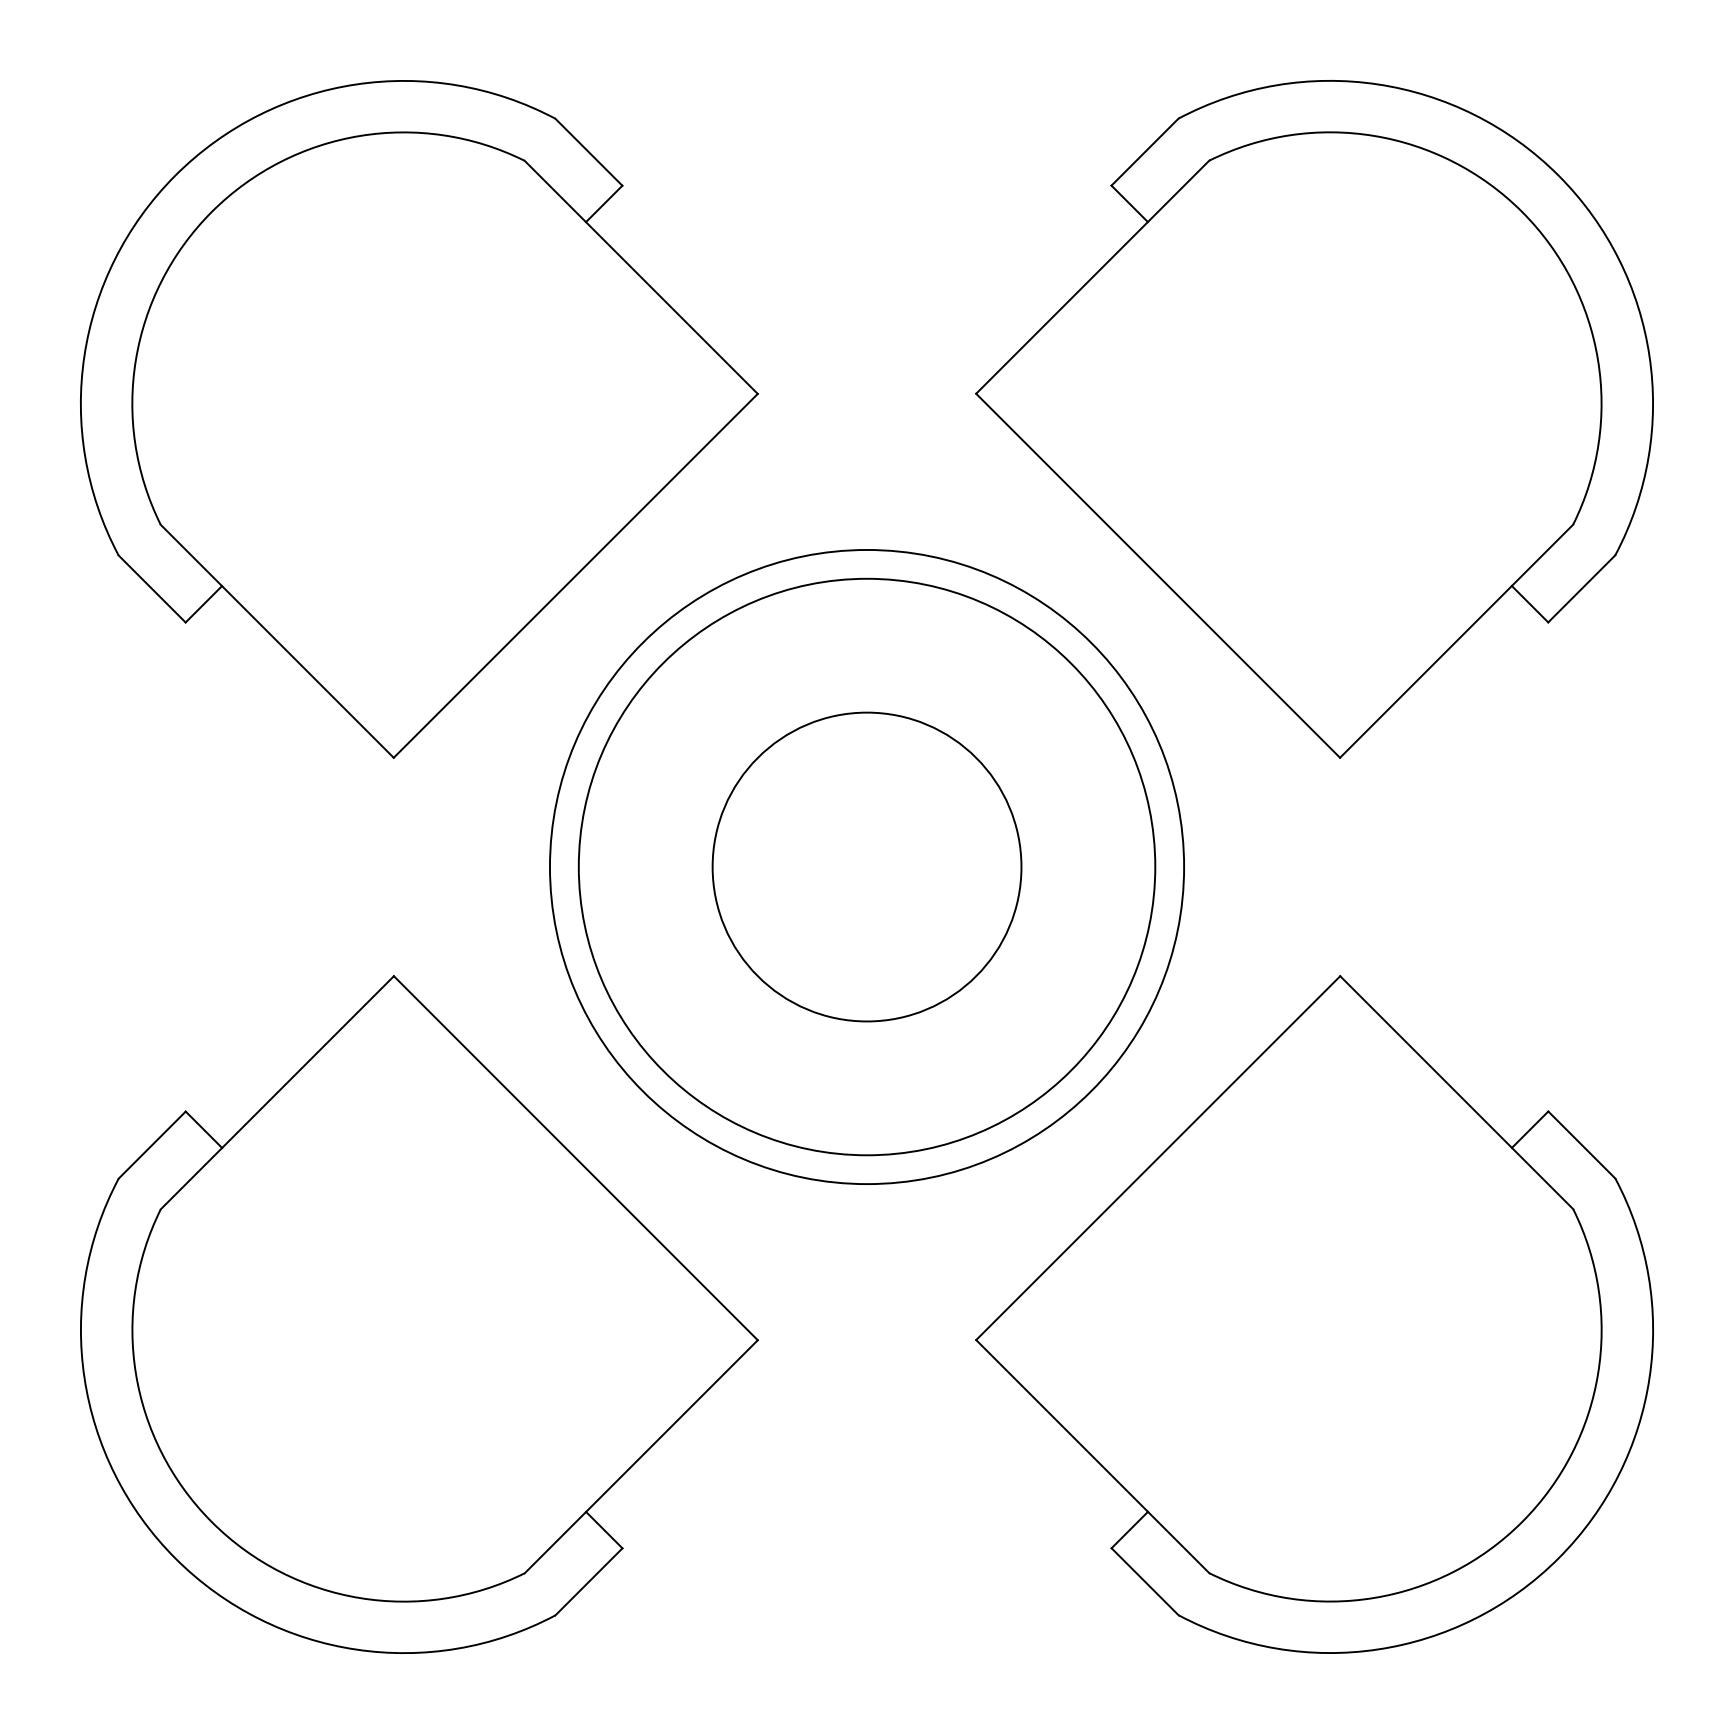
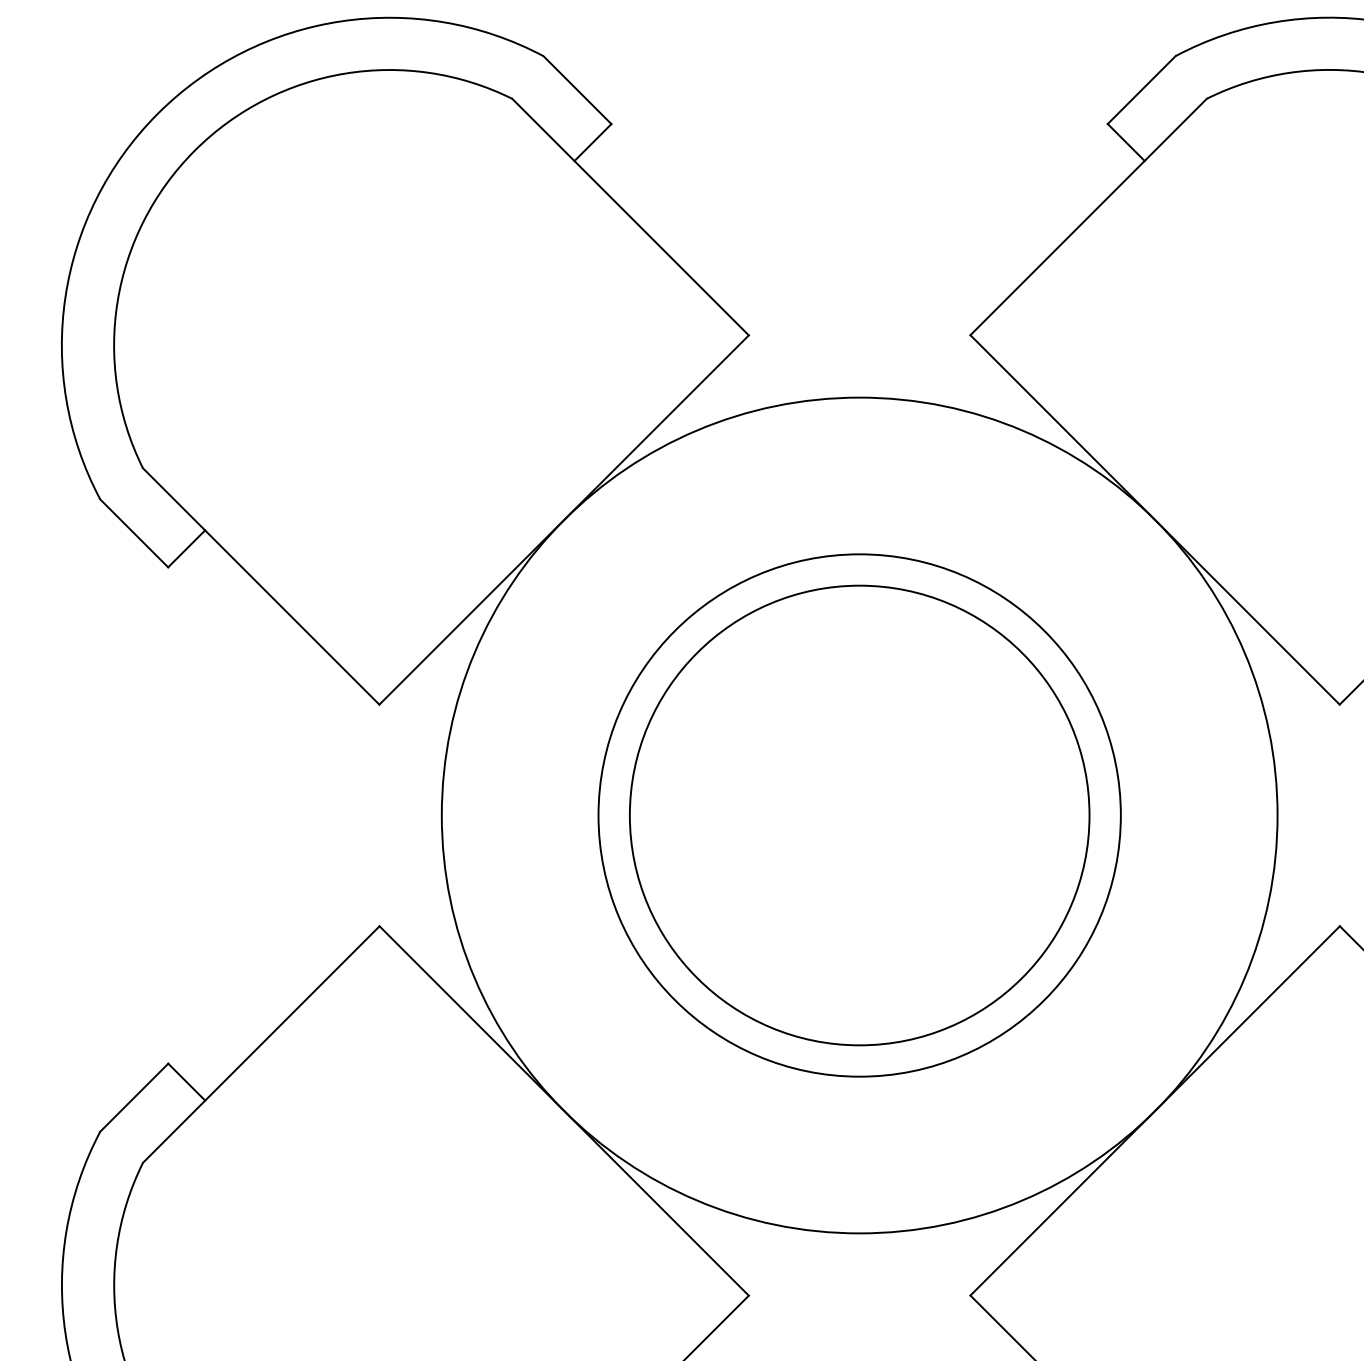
circle: (866, 866) -> (859, 814), size x0.71
circle: (866, 866) -> (859, 814), size x1.43
circle: (866, 866) -> (859, 814), size x1.67

